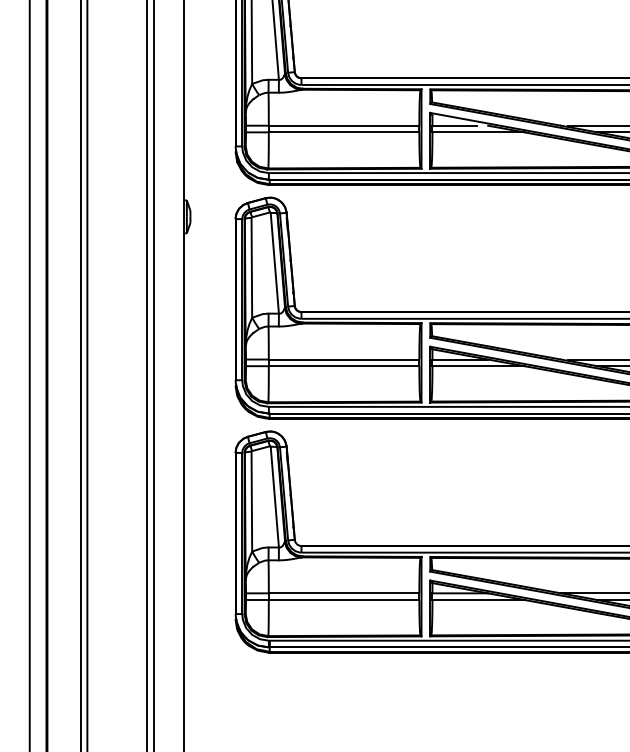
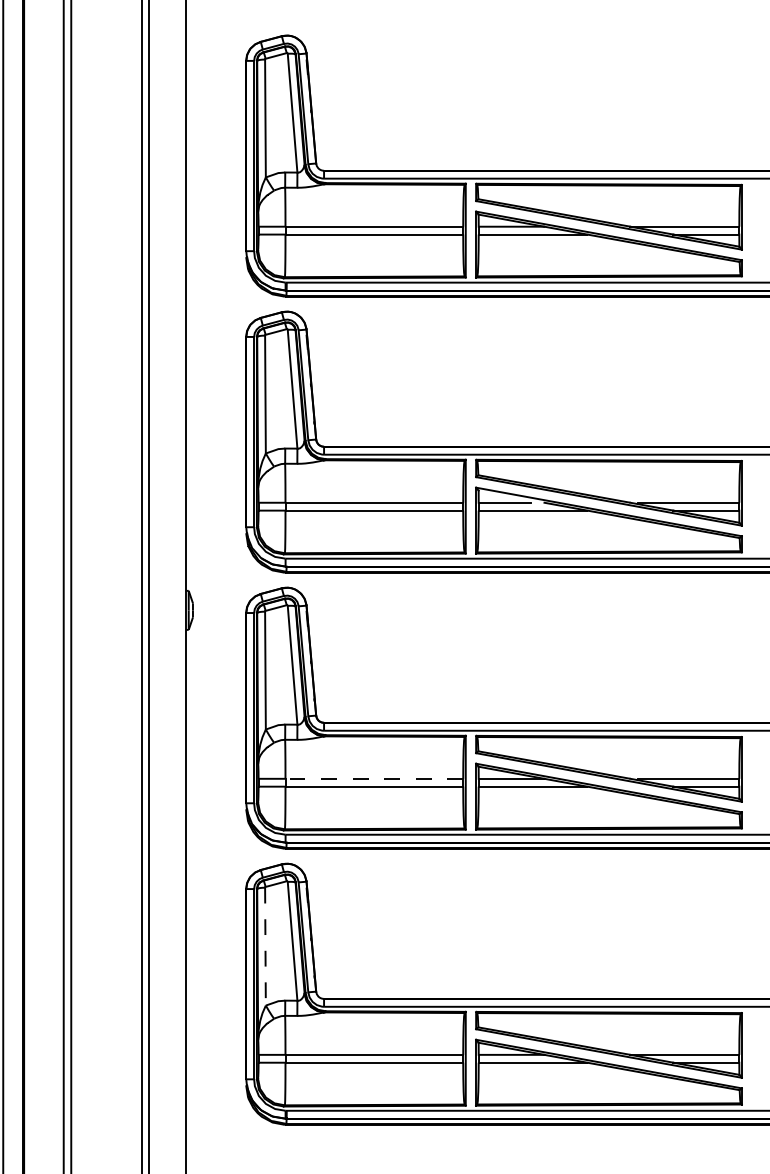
line: (344, 359) -> (374, 778), solid -> dashed
line: (251, 501) -> (265, 946), solid -> dashed

